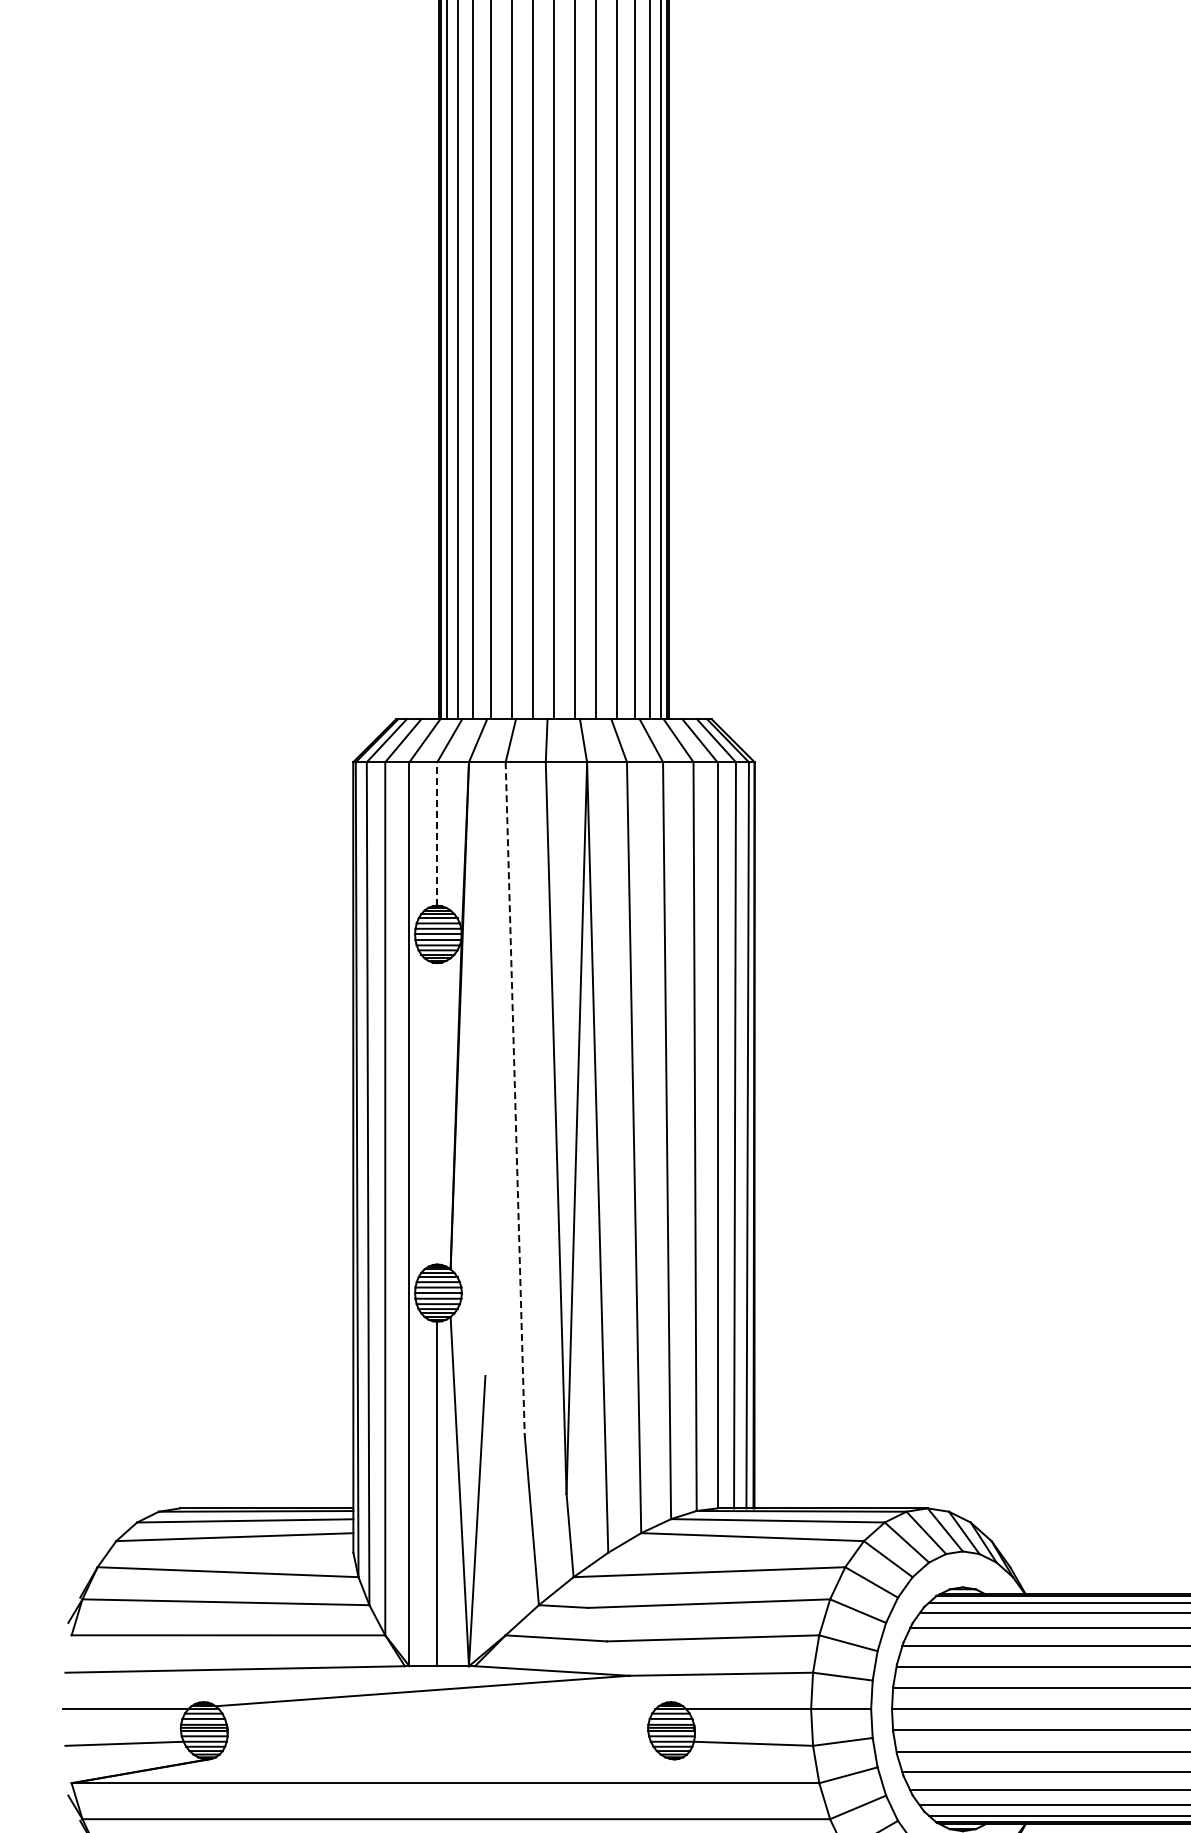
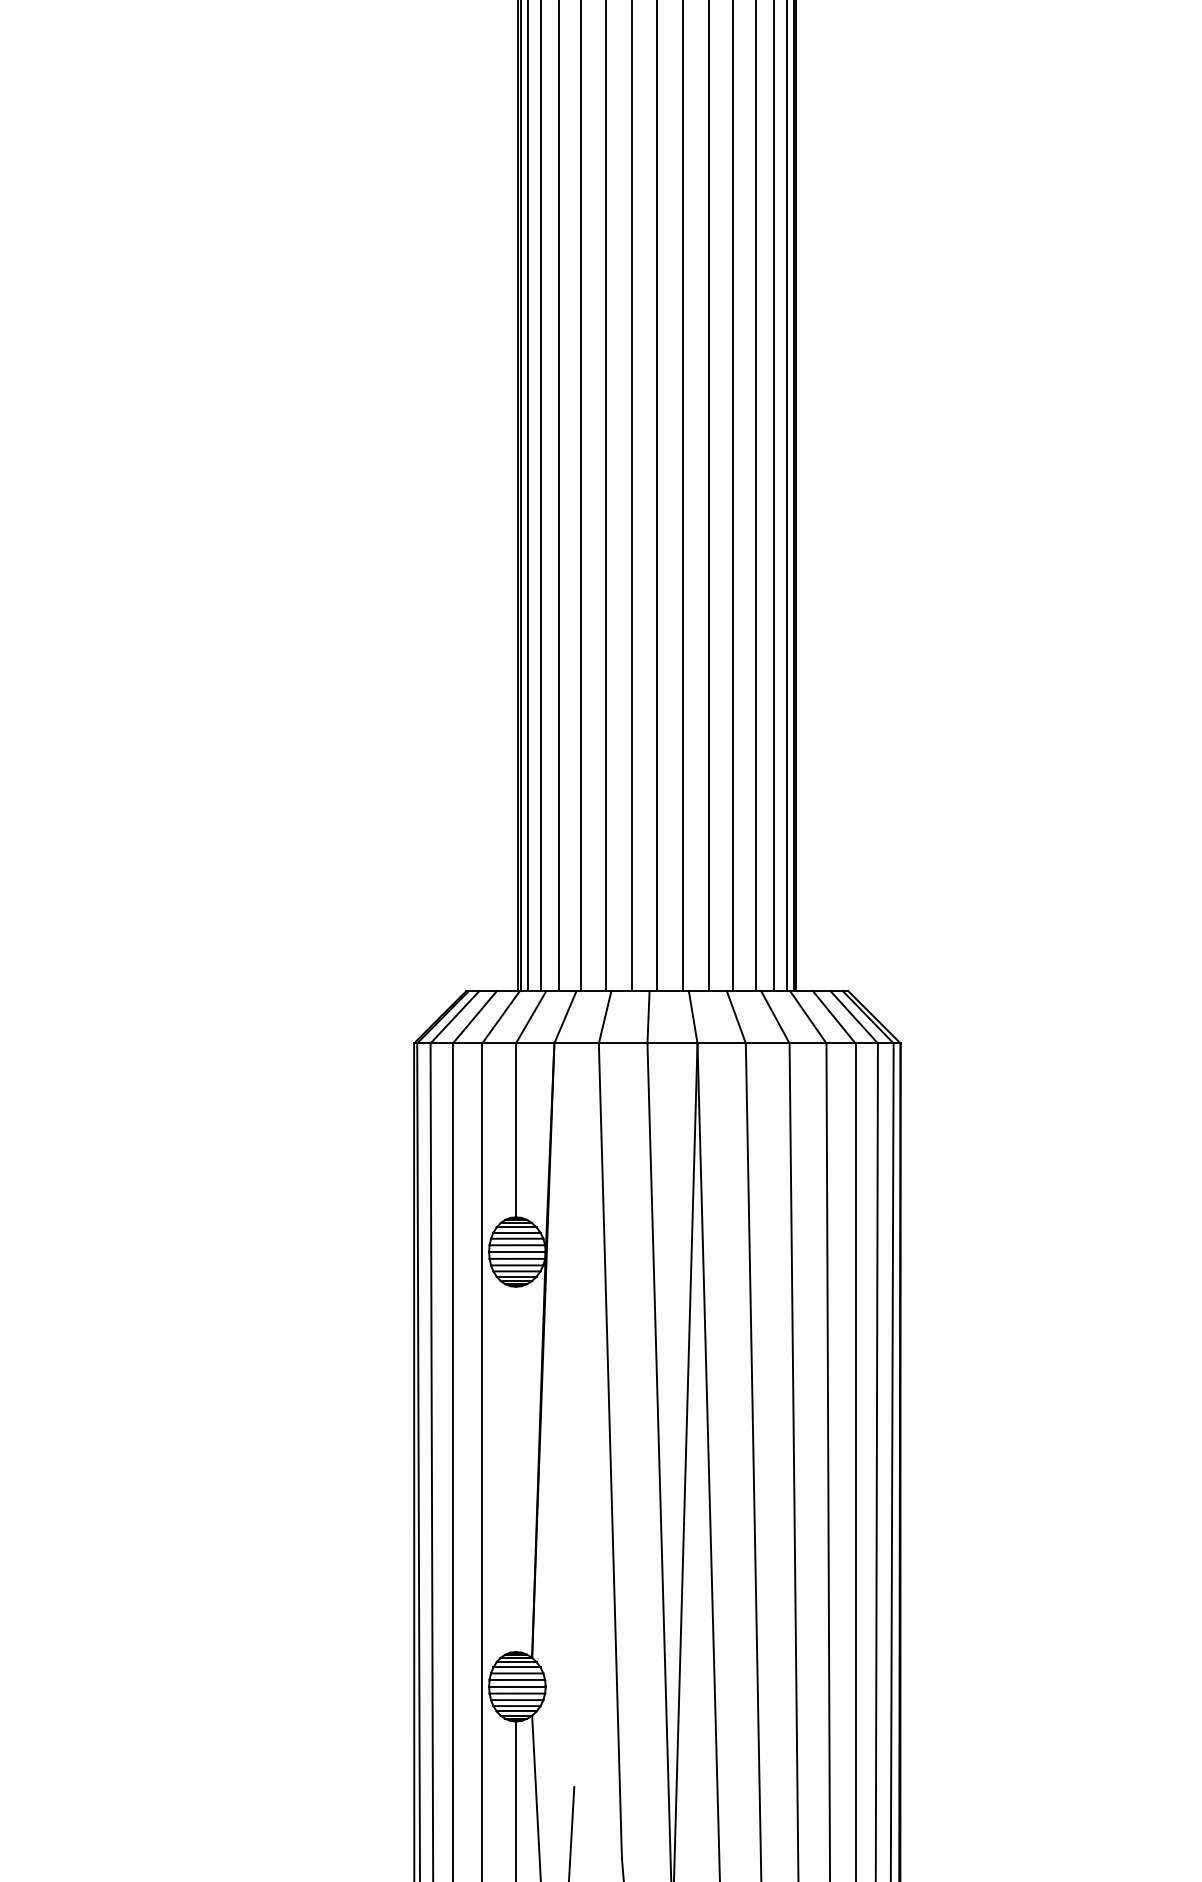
line: (437, 833) -> (516, 1129), dashed -> solid
line: (515, 1099) -> (610, 1452), dashed -> solid

